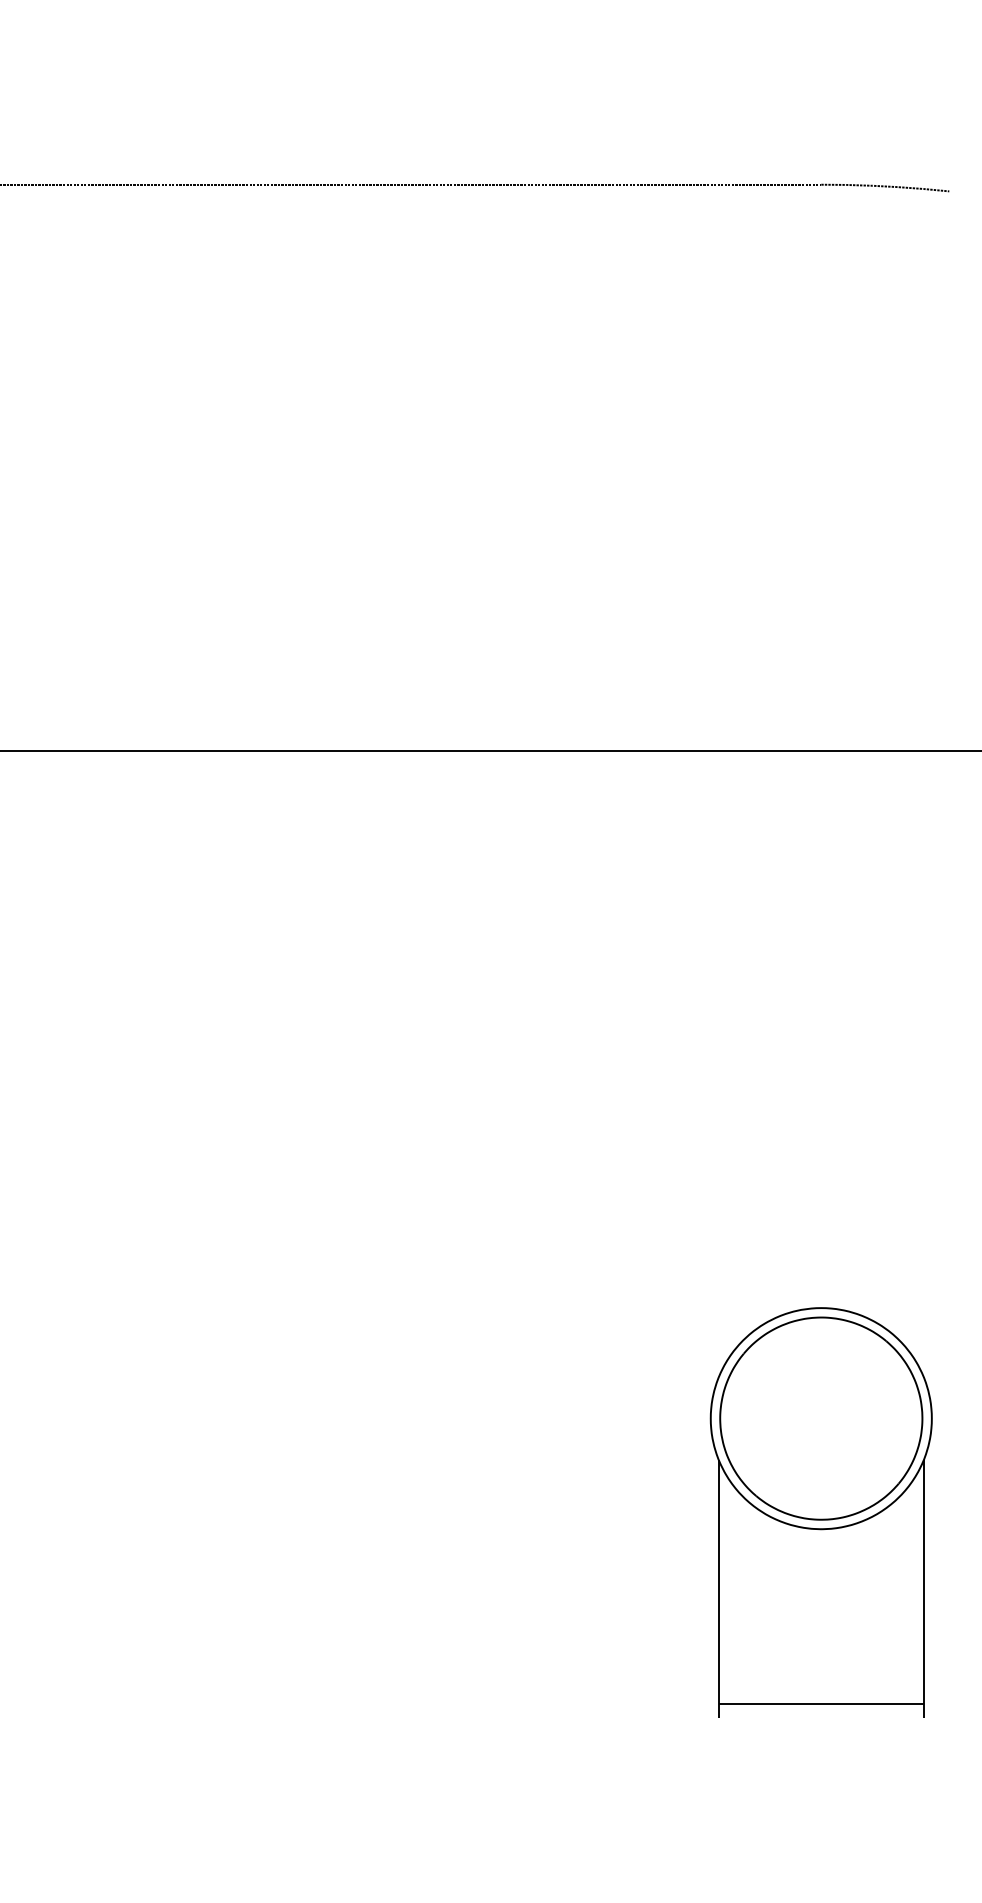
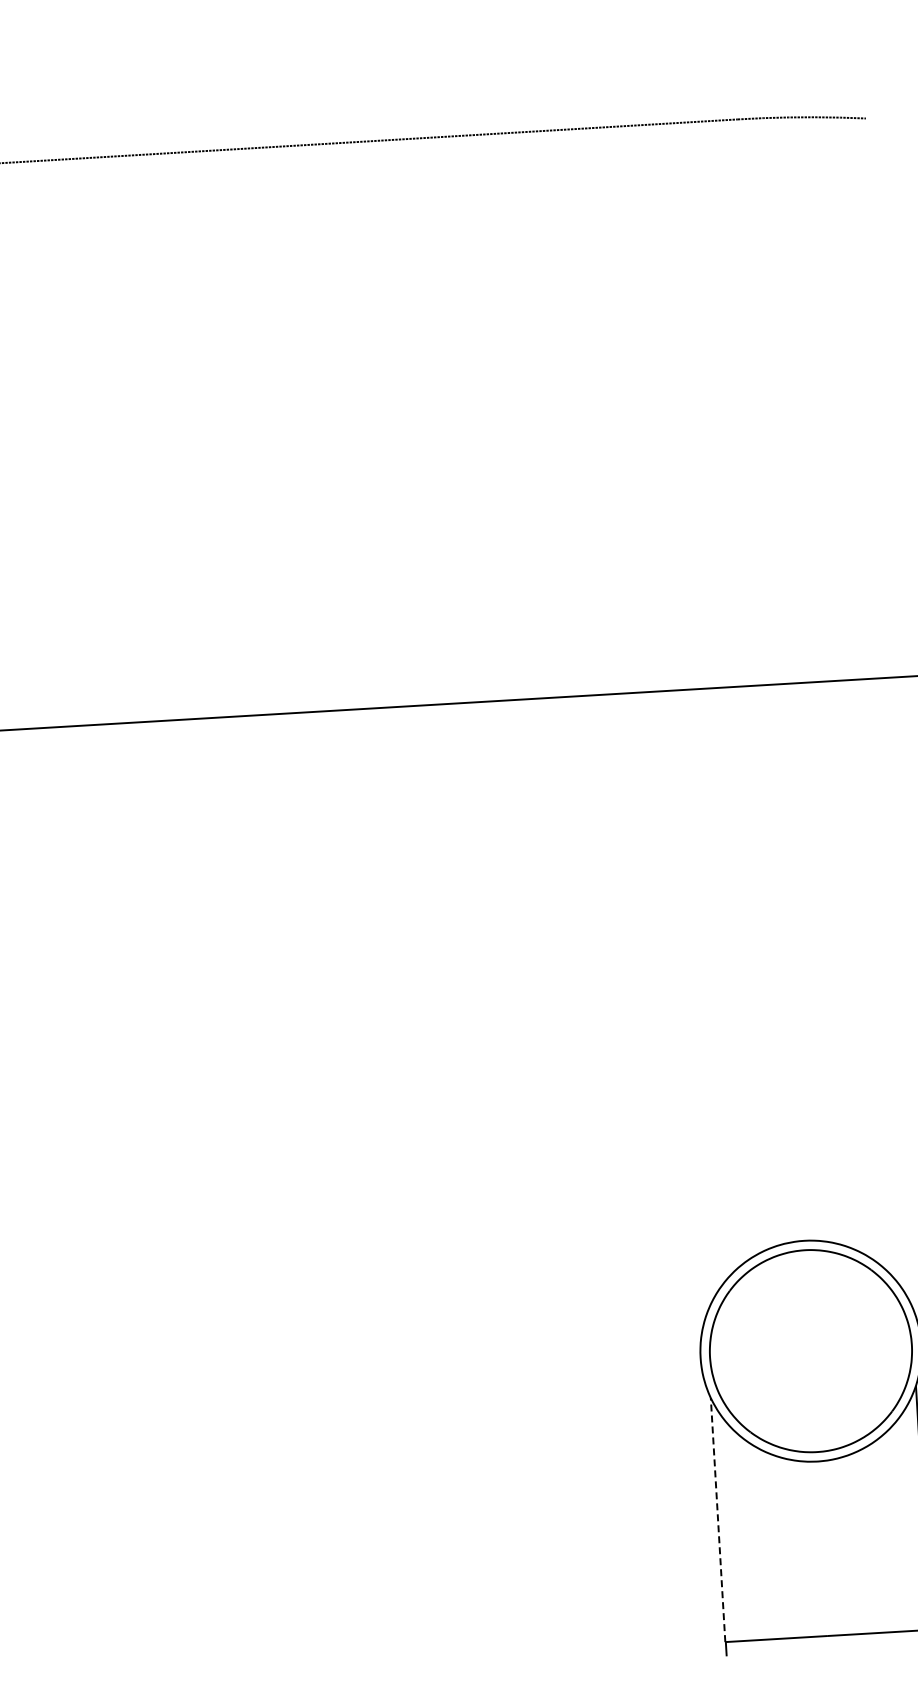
line: (718, 1581) -> (717, 1519), solid -> dashed

